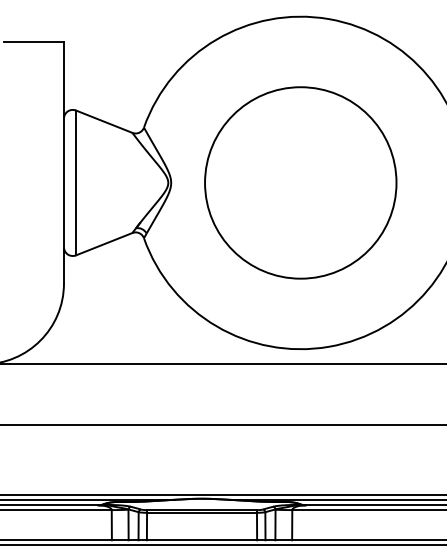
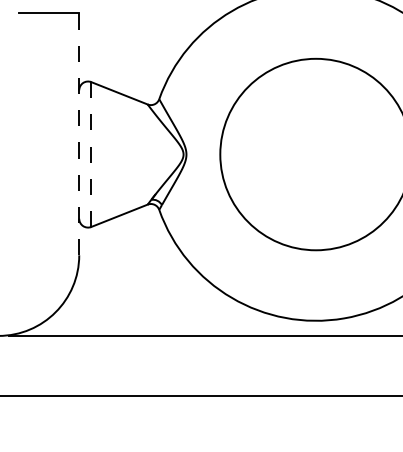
line: (63, 162) -> (78, 134), solid -> dashed
line: (76, 183) -> (91, 155), solid -> dashed

